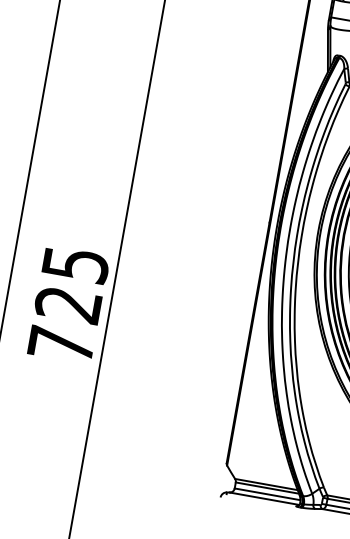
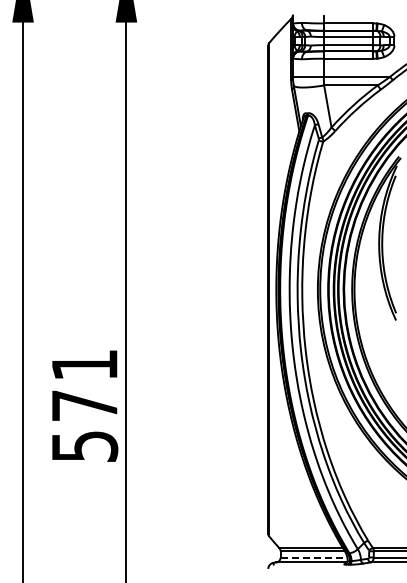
text: (68, 304) -> (84, 405), 725 -> 571
line: (268, 494) -> (314, 557), solid -> dashed

